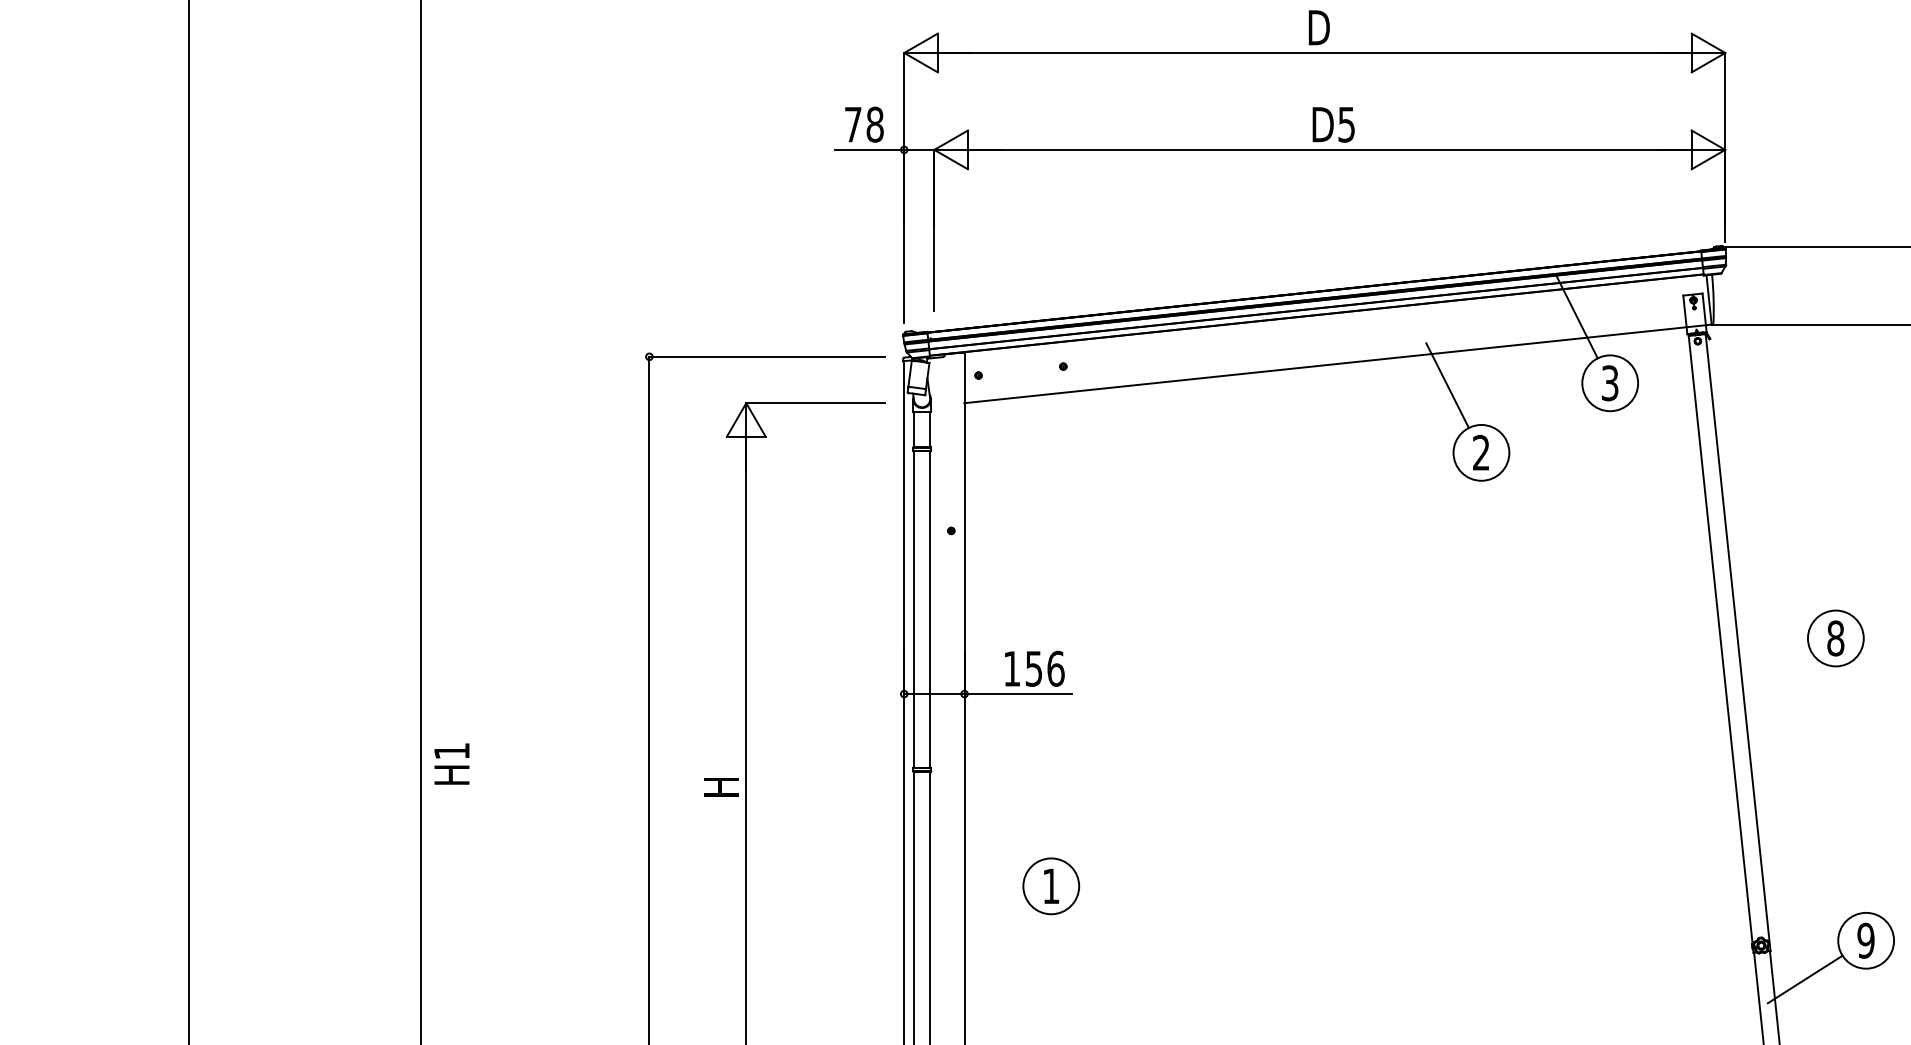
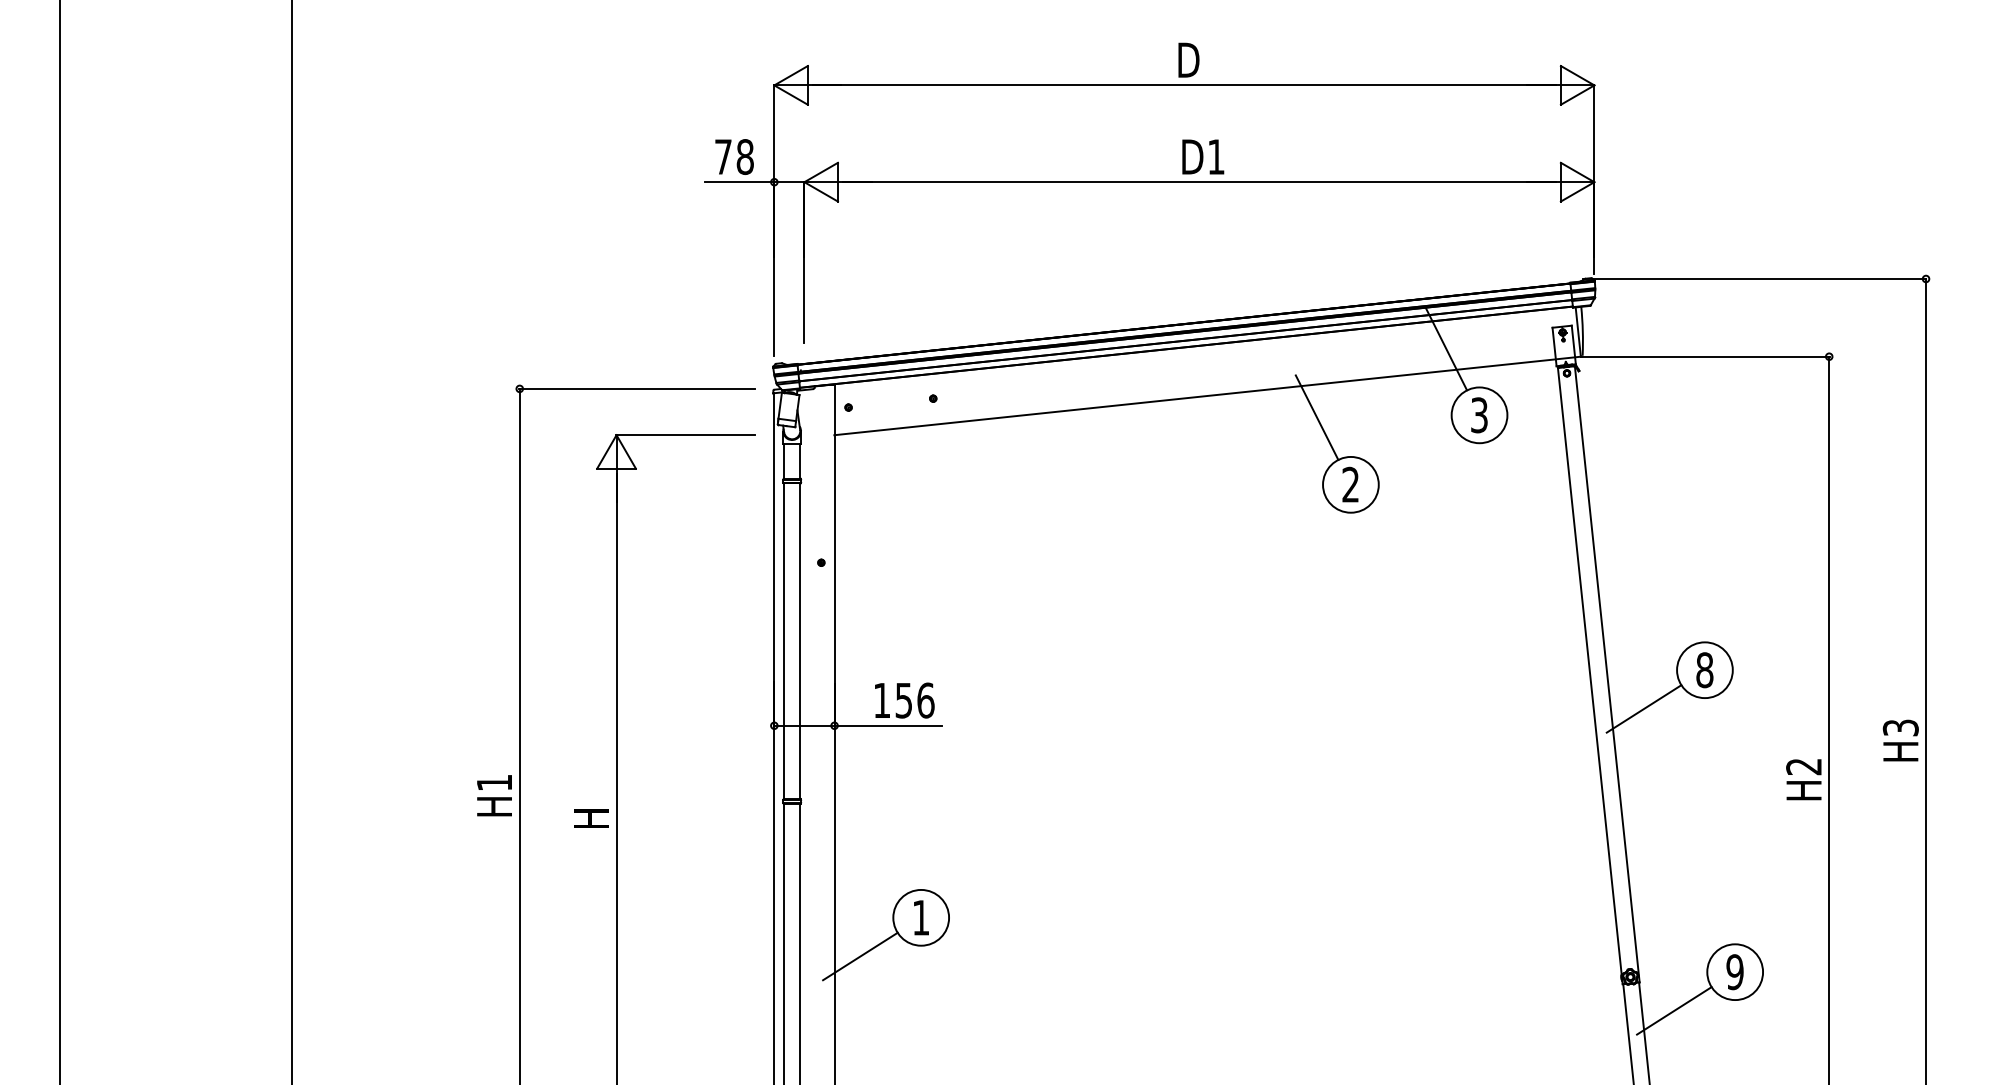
text: (1346, 125) -> (1216, 157), D5 -> D1
line: (1774, 676) -> (1643, 708), added
text: (451, 763) -> (494, 795), moved
line: (990, 925) -> (860, 956), added

